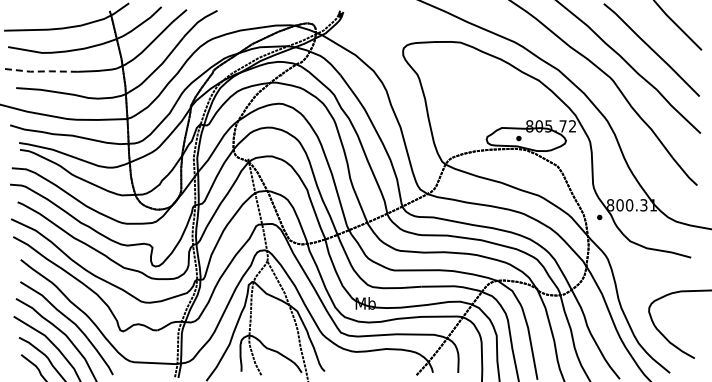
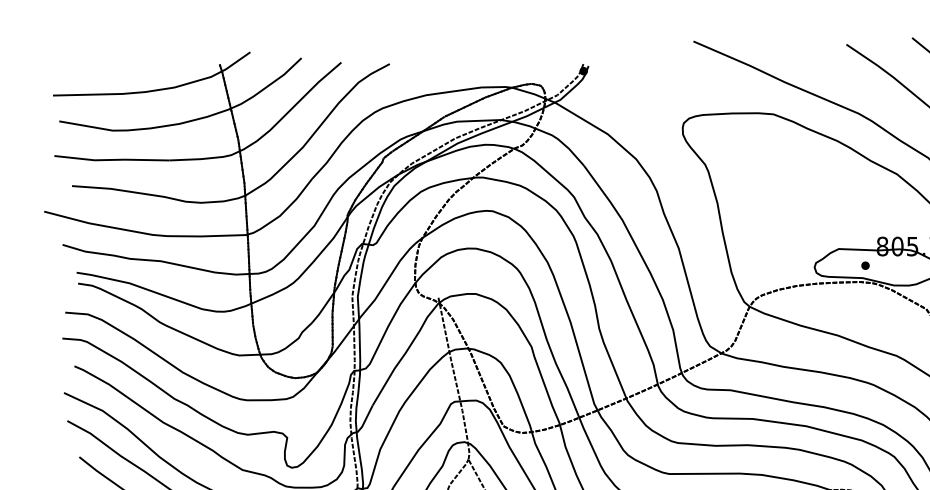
line: (41, 71) -> (112, 159), dashed -> solid

